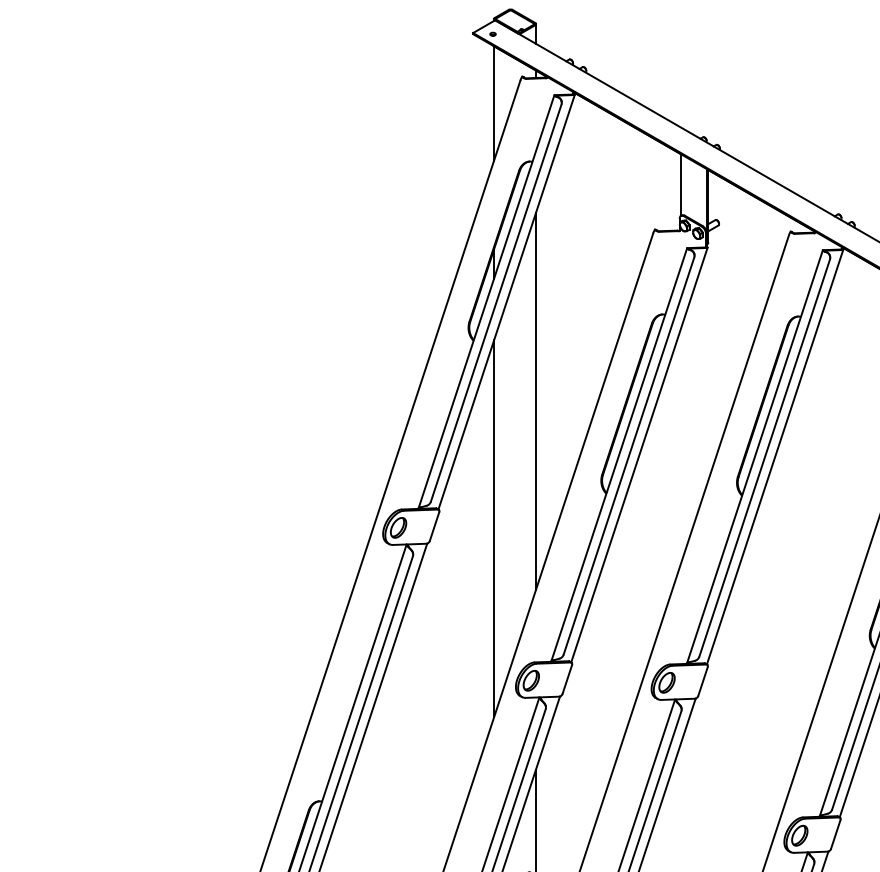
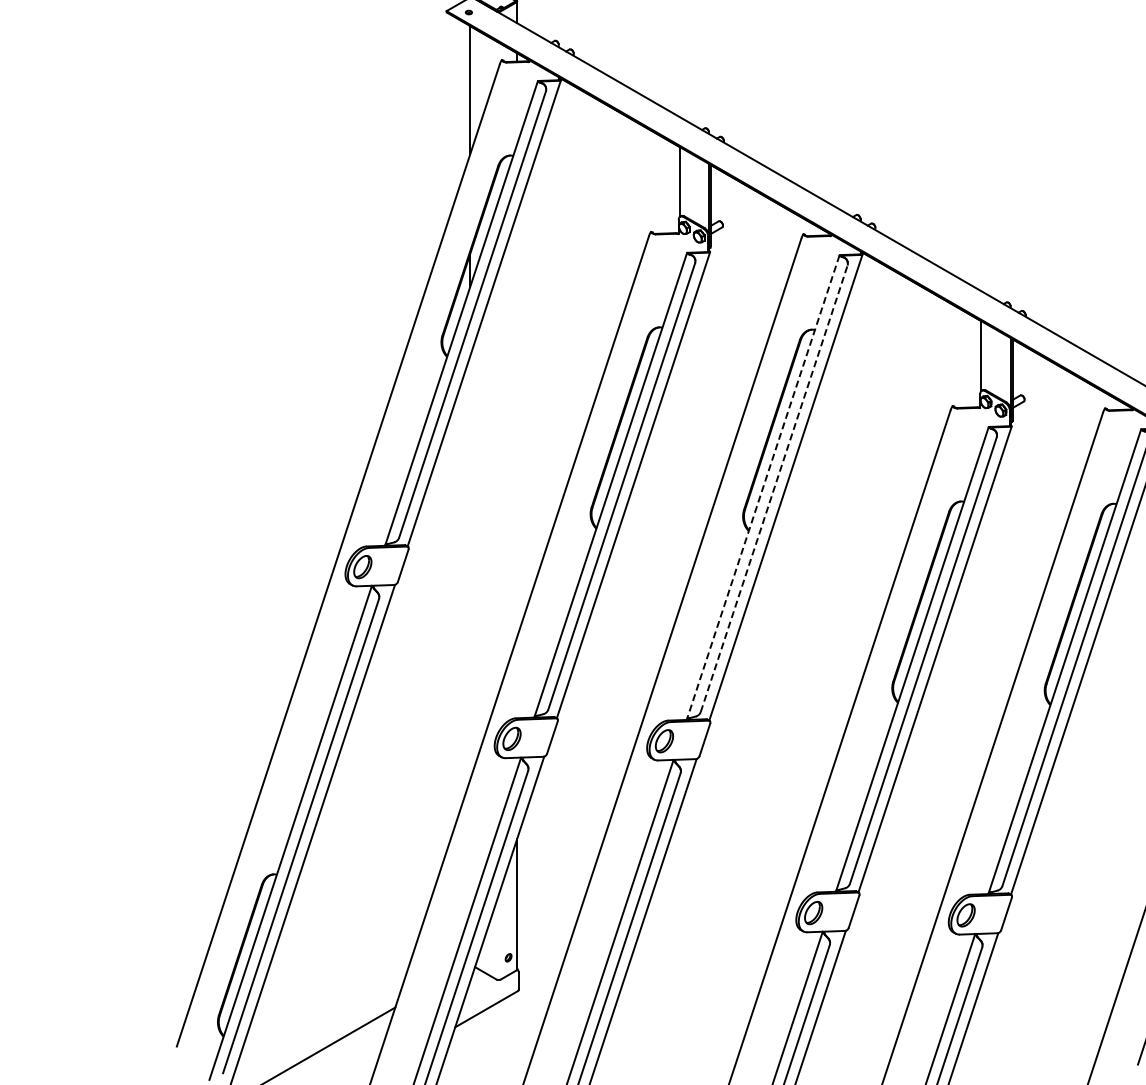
line: (536, 400) -> (517, 424), removed
line: (755, 456) -> (763, 487), solid -> dashed
line: (764, 457) -> (774, 488), solid -> dashed
line: (494, 528) -> (470, 567), removed

